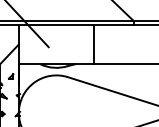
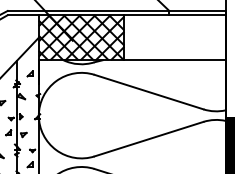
hatch: (56, 44) -> (81, 37), added

